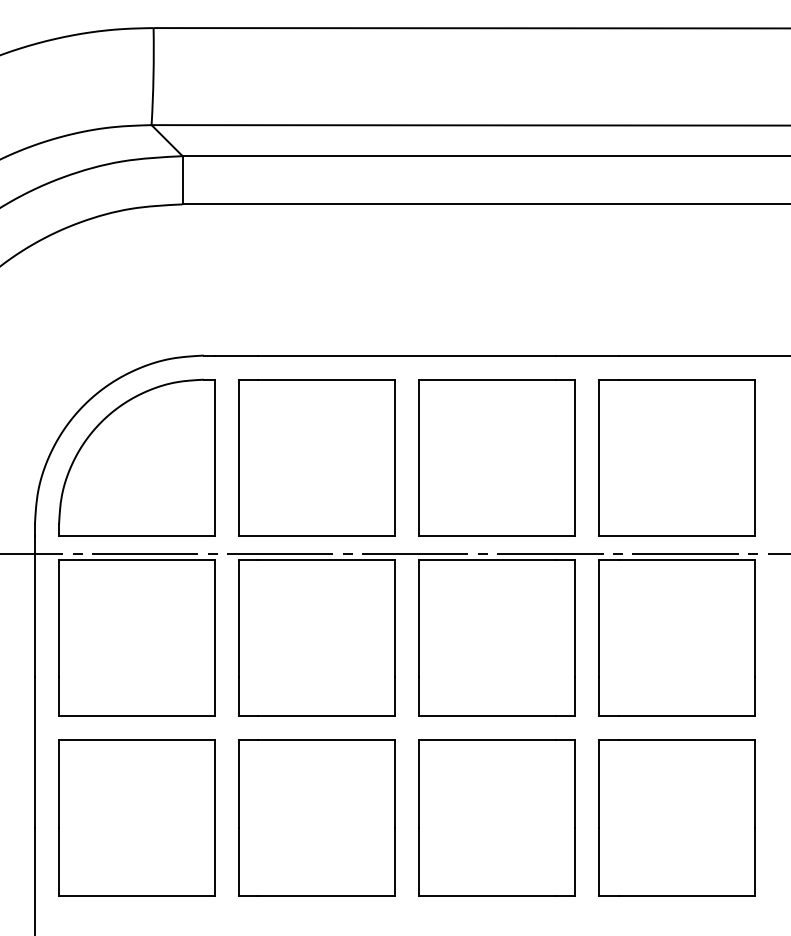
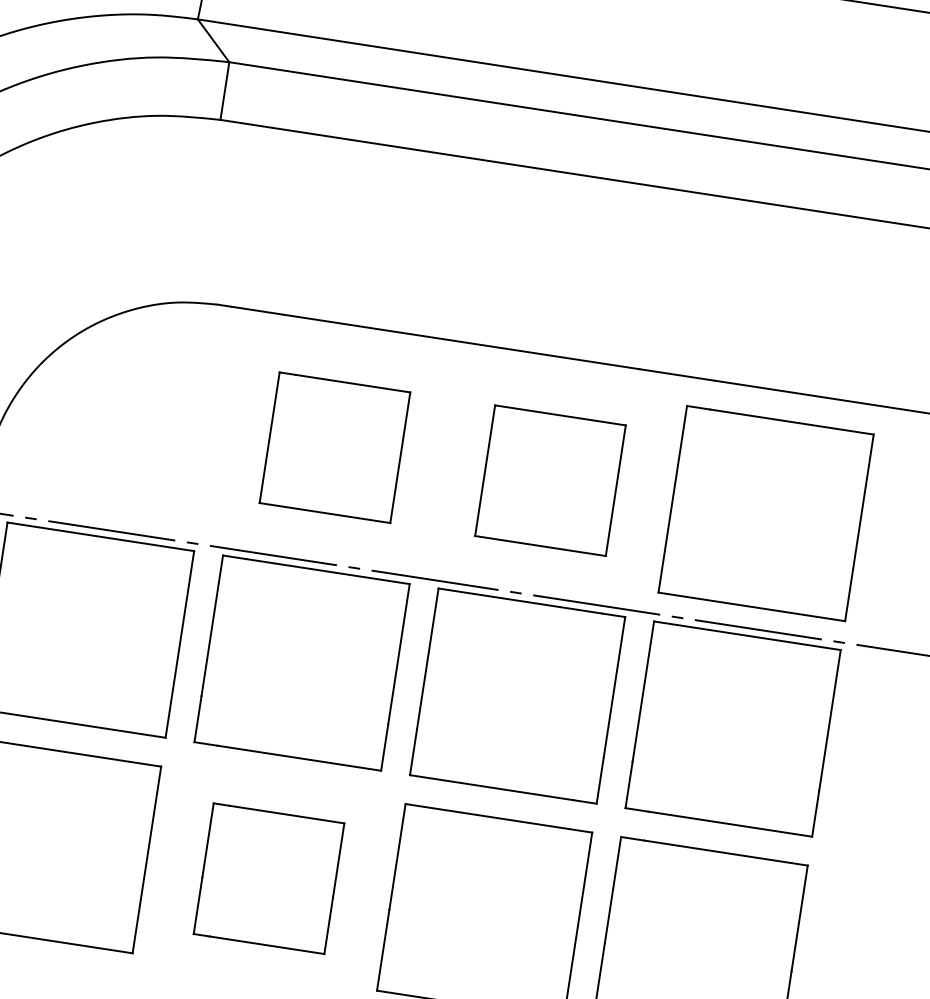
part: (136, 457) -> (118, 414), removed
part: (316, 457) -> (334, 447), size x0.7
part: (496, 457) -> (549, 480), size x0.7
part: (316, 817) -> (268, 878), size x0.7

